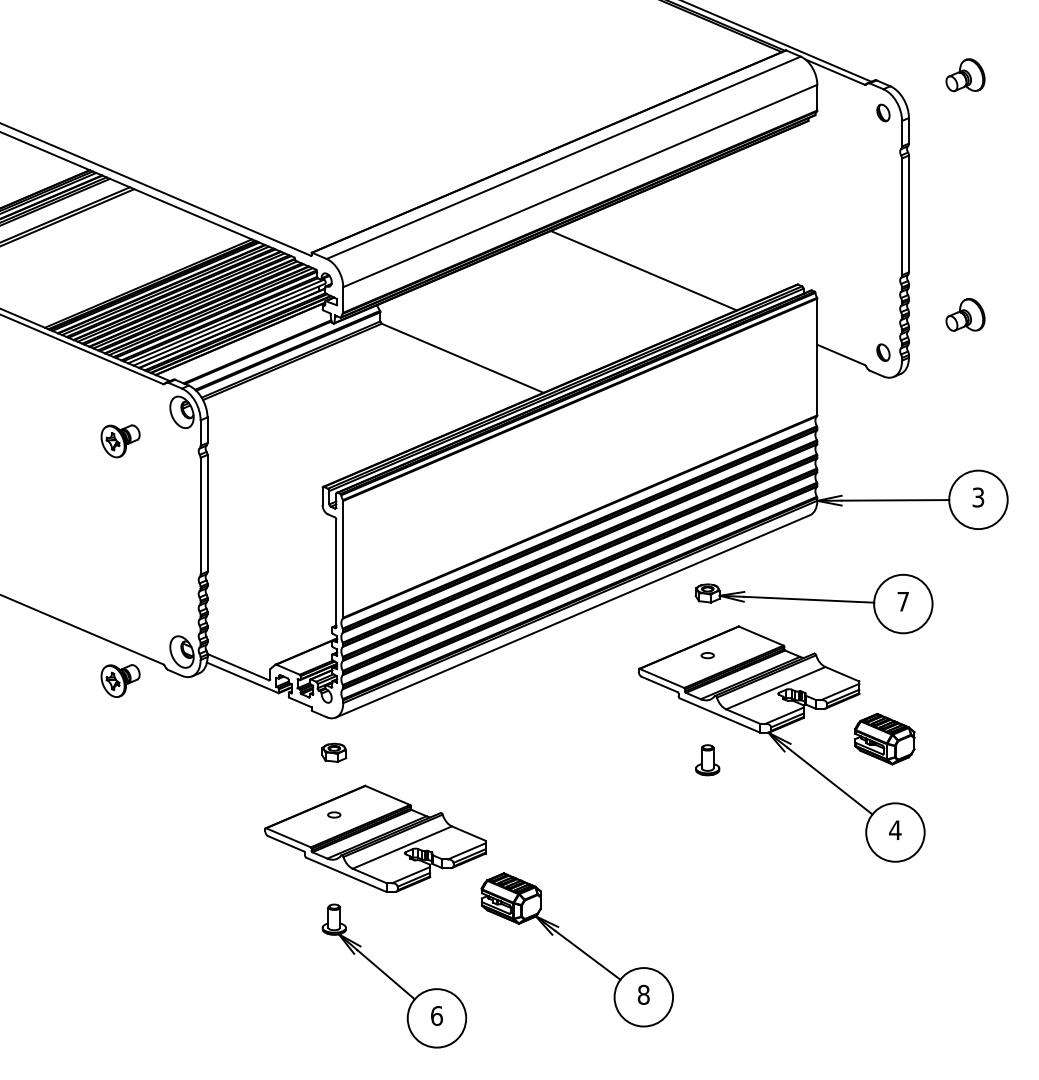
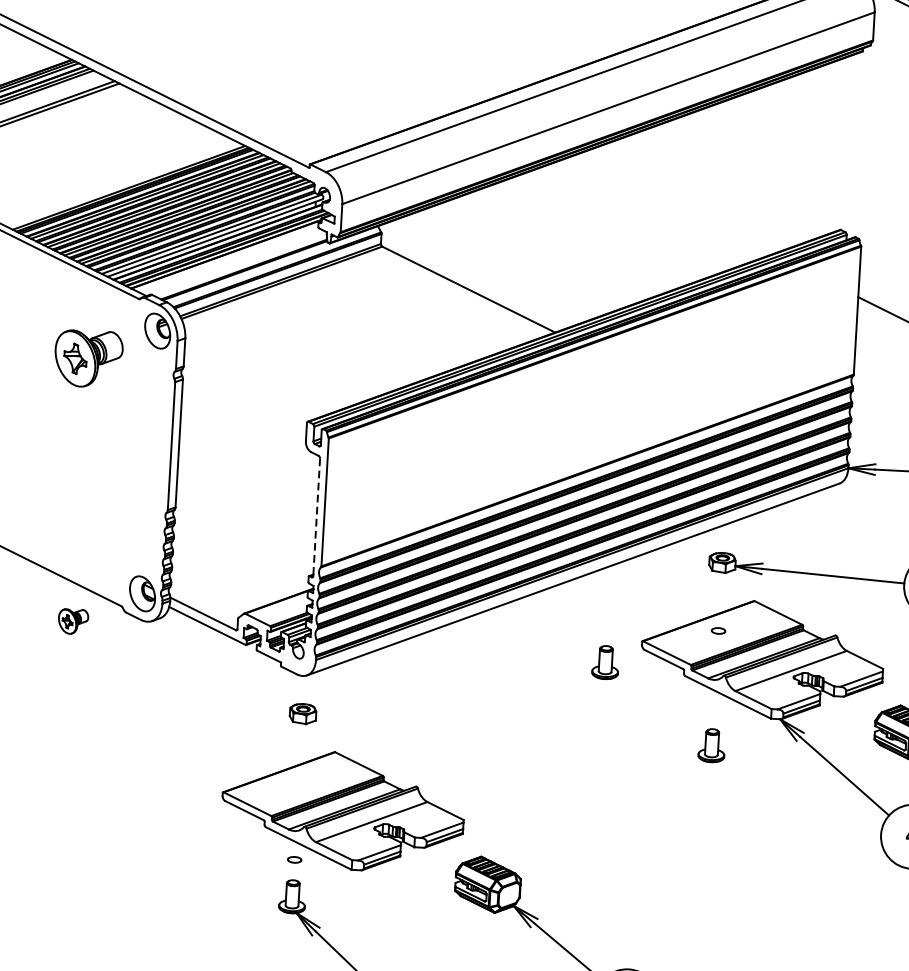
line: (643, 270) -> (672, 204), removed
part: (120, 441) -> (88, 359), size x1.6
line: (336, 573) -> (316, 517), solid -> dashed
part: (120, 680) -> (73, 621), size x0.7
part: (606, 690) -> (605, 662), added
part: (334, 814) -> (294, 859), moved

